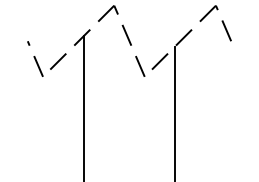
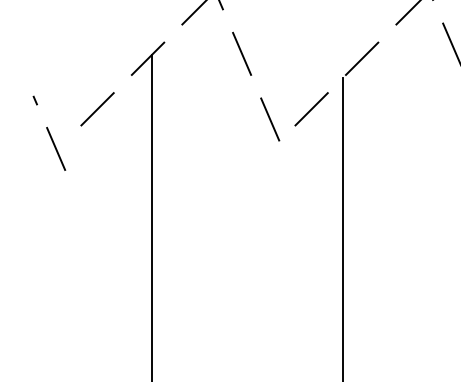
line: (35, 58) -> (49, 132), moved

